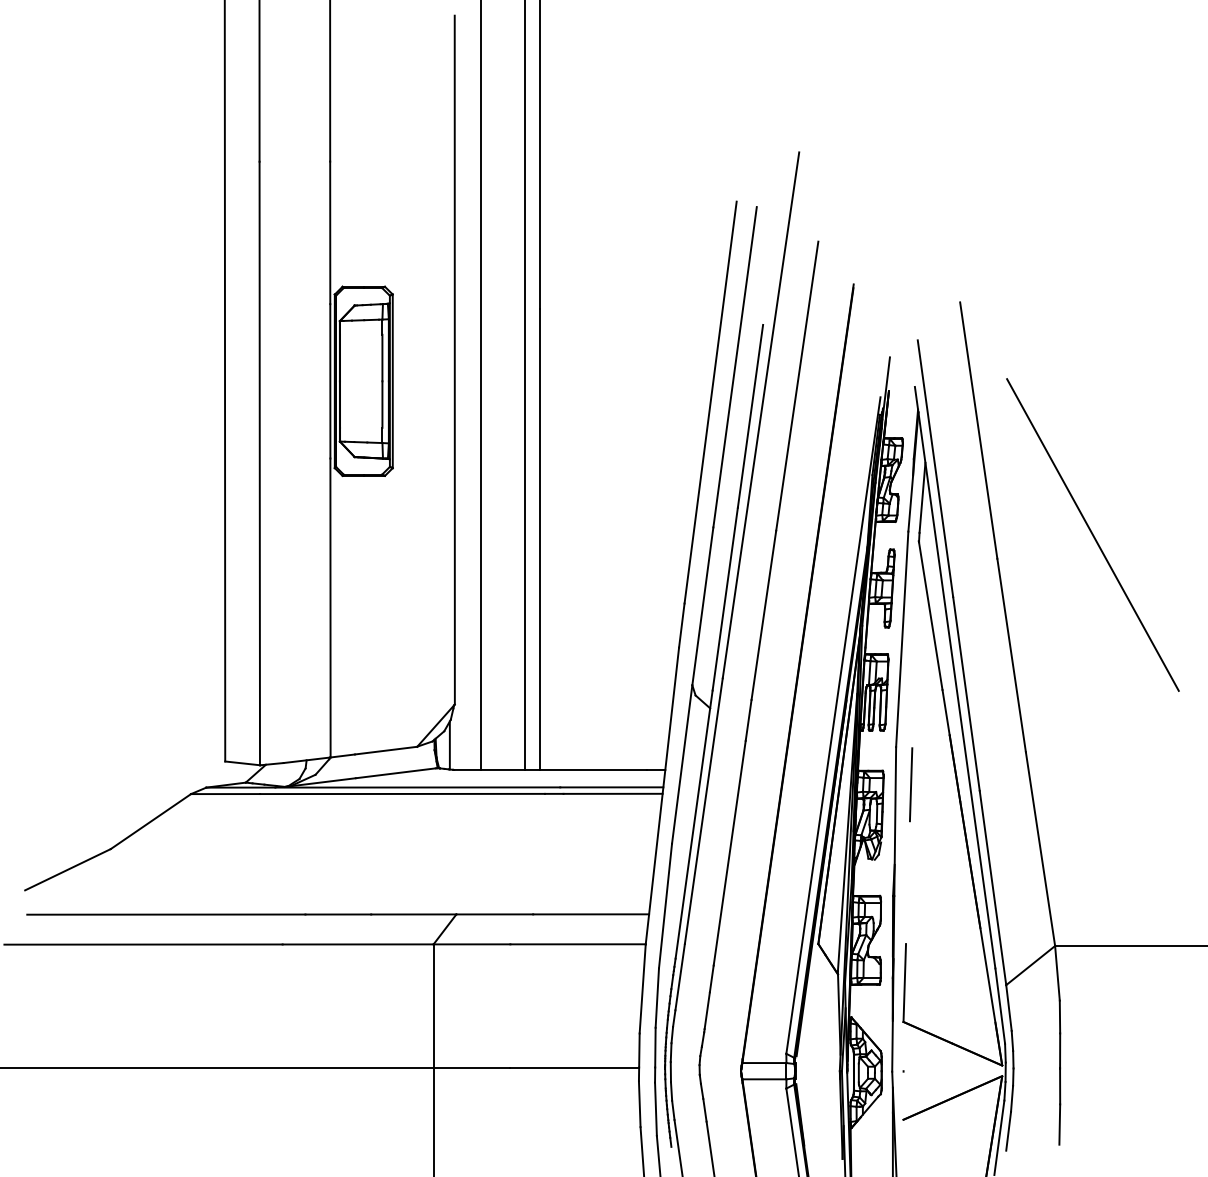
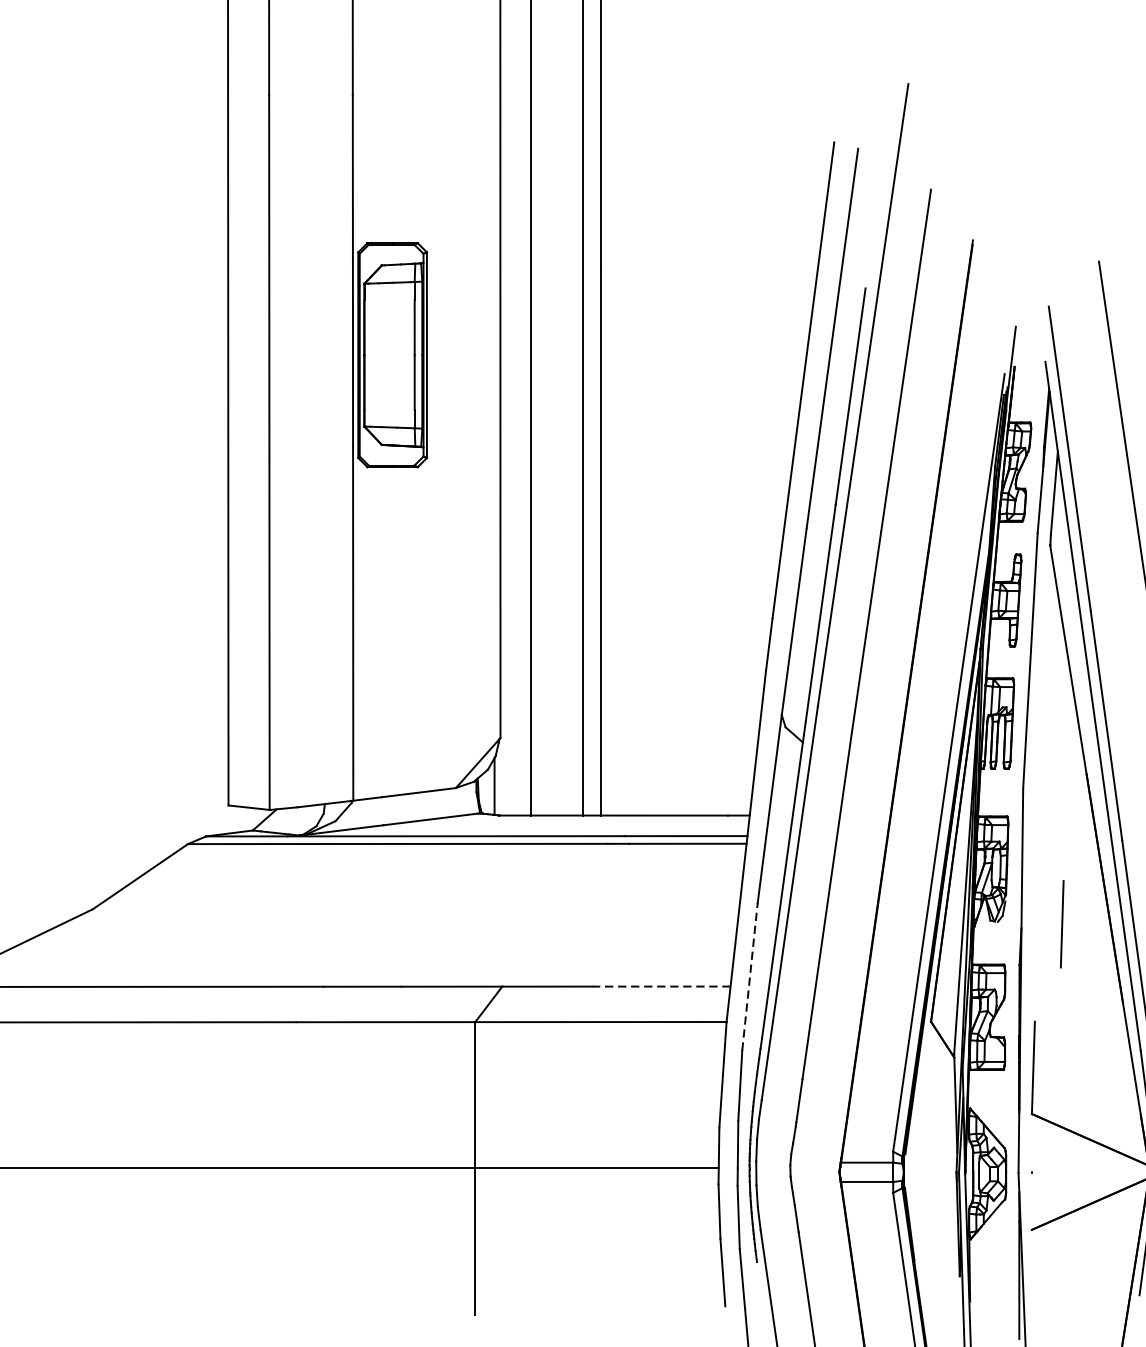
line: (911, 784) -> (1062, 923), moved
line: (665, 906) -> (749, 977), solid -> dashed
line: (591, 914) -> (662, 986), solid -> dashed

